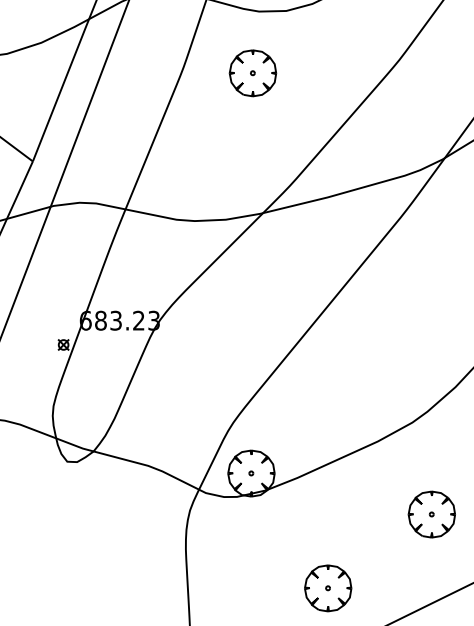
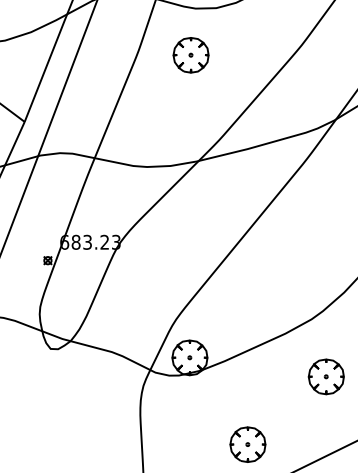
part: (430, 514) -> (325, 376), moved

